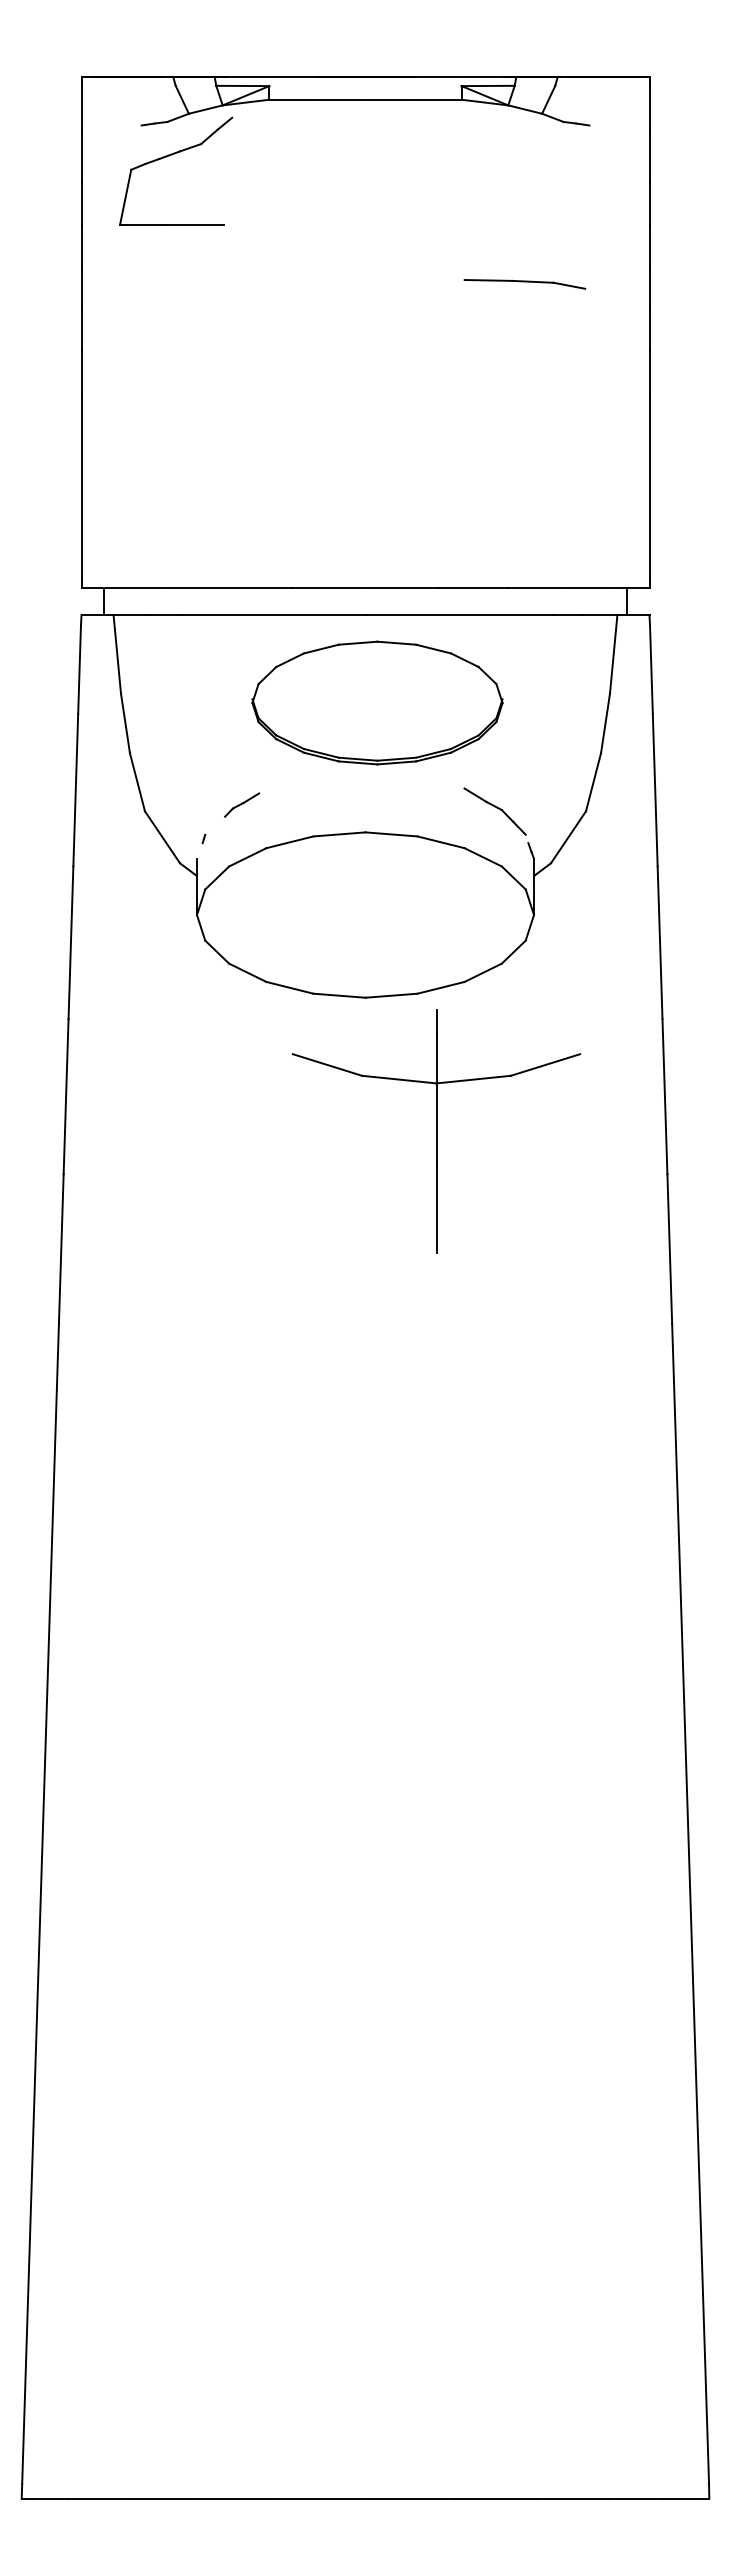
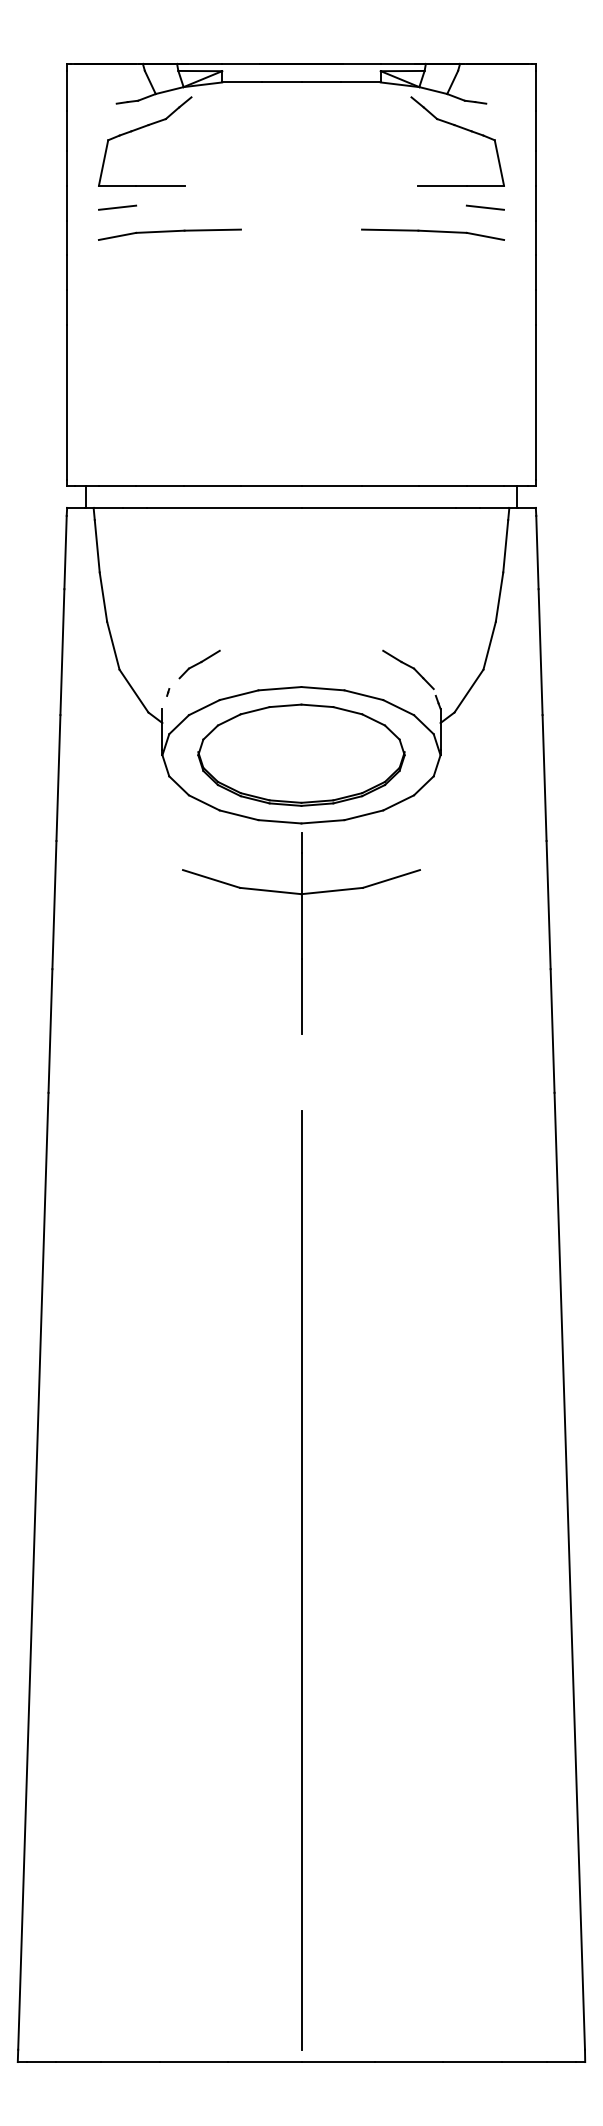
part: (558, 155) -> (460, 128), added
line: (142, 251) -> (117, 207), added
line: (587, 251) -> (484, 207), added
part: (206, 284) -> (170, 234), added
part: (524, 284) -> (432, 234), size x1.43
part: (377, 702) -> (301, 754), moved
part: (241, 804) -> (199, 664), size x1.43
part: (436, 1131) -> (301, 933), moved
line: (365, 1914) -> (301, 1579), added

